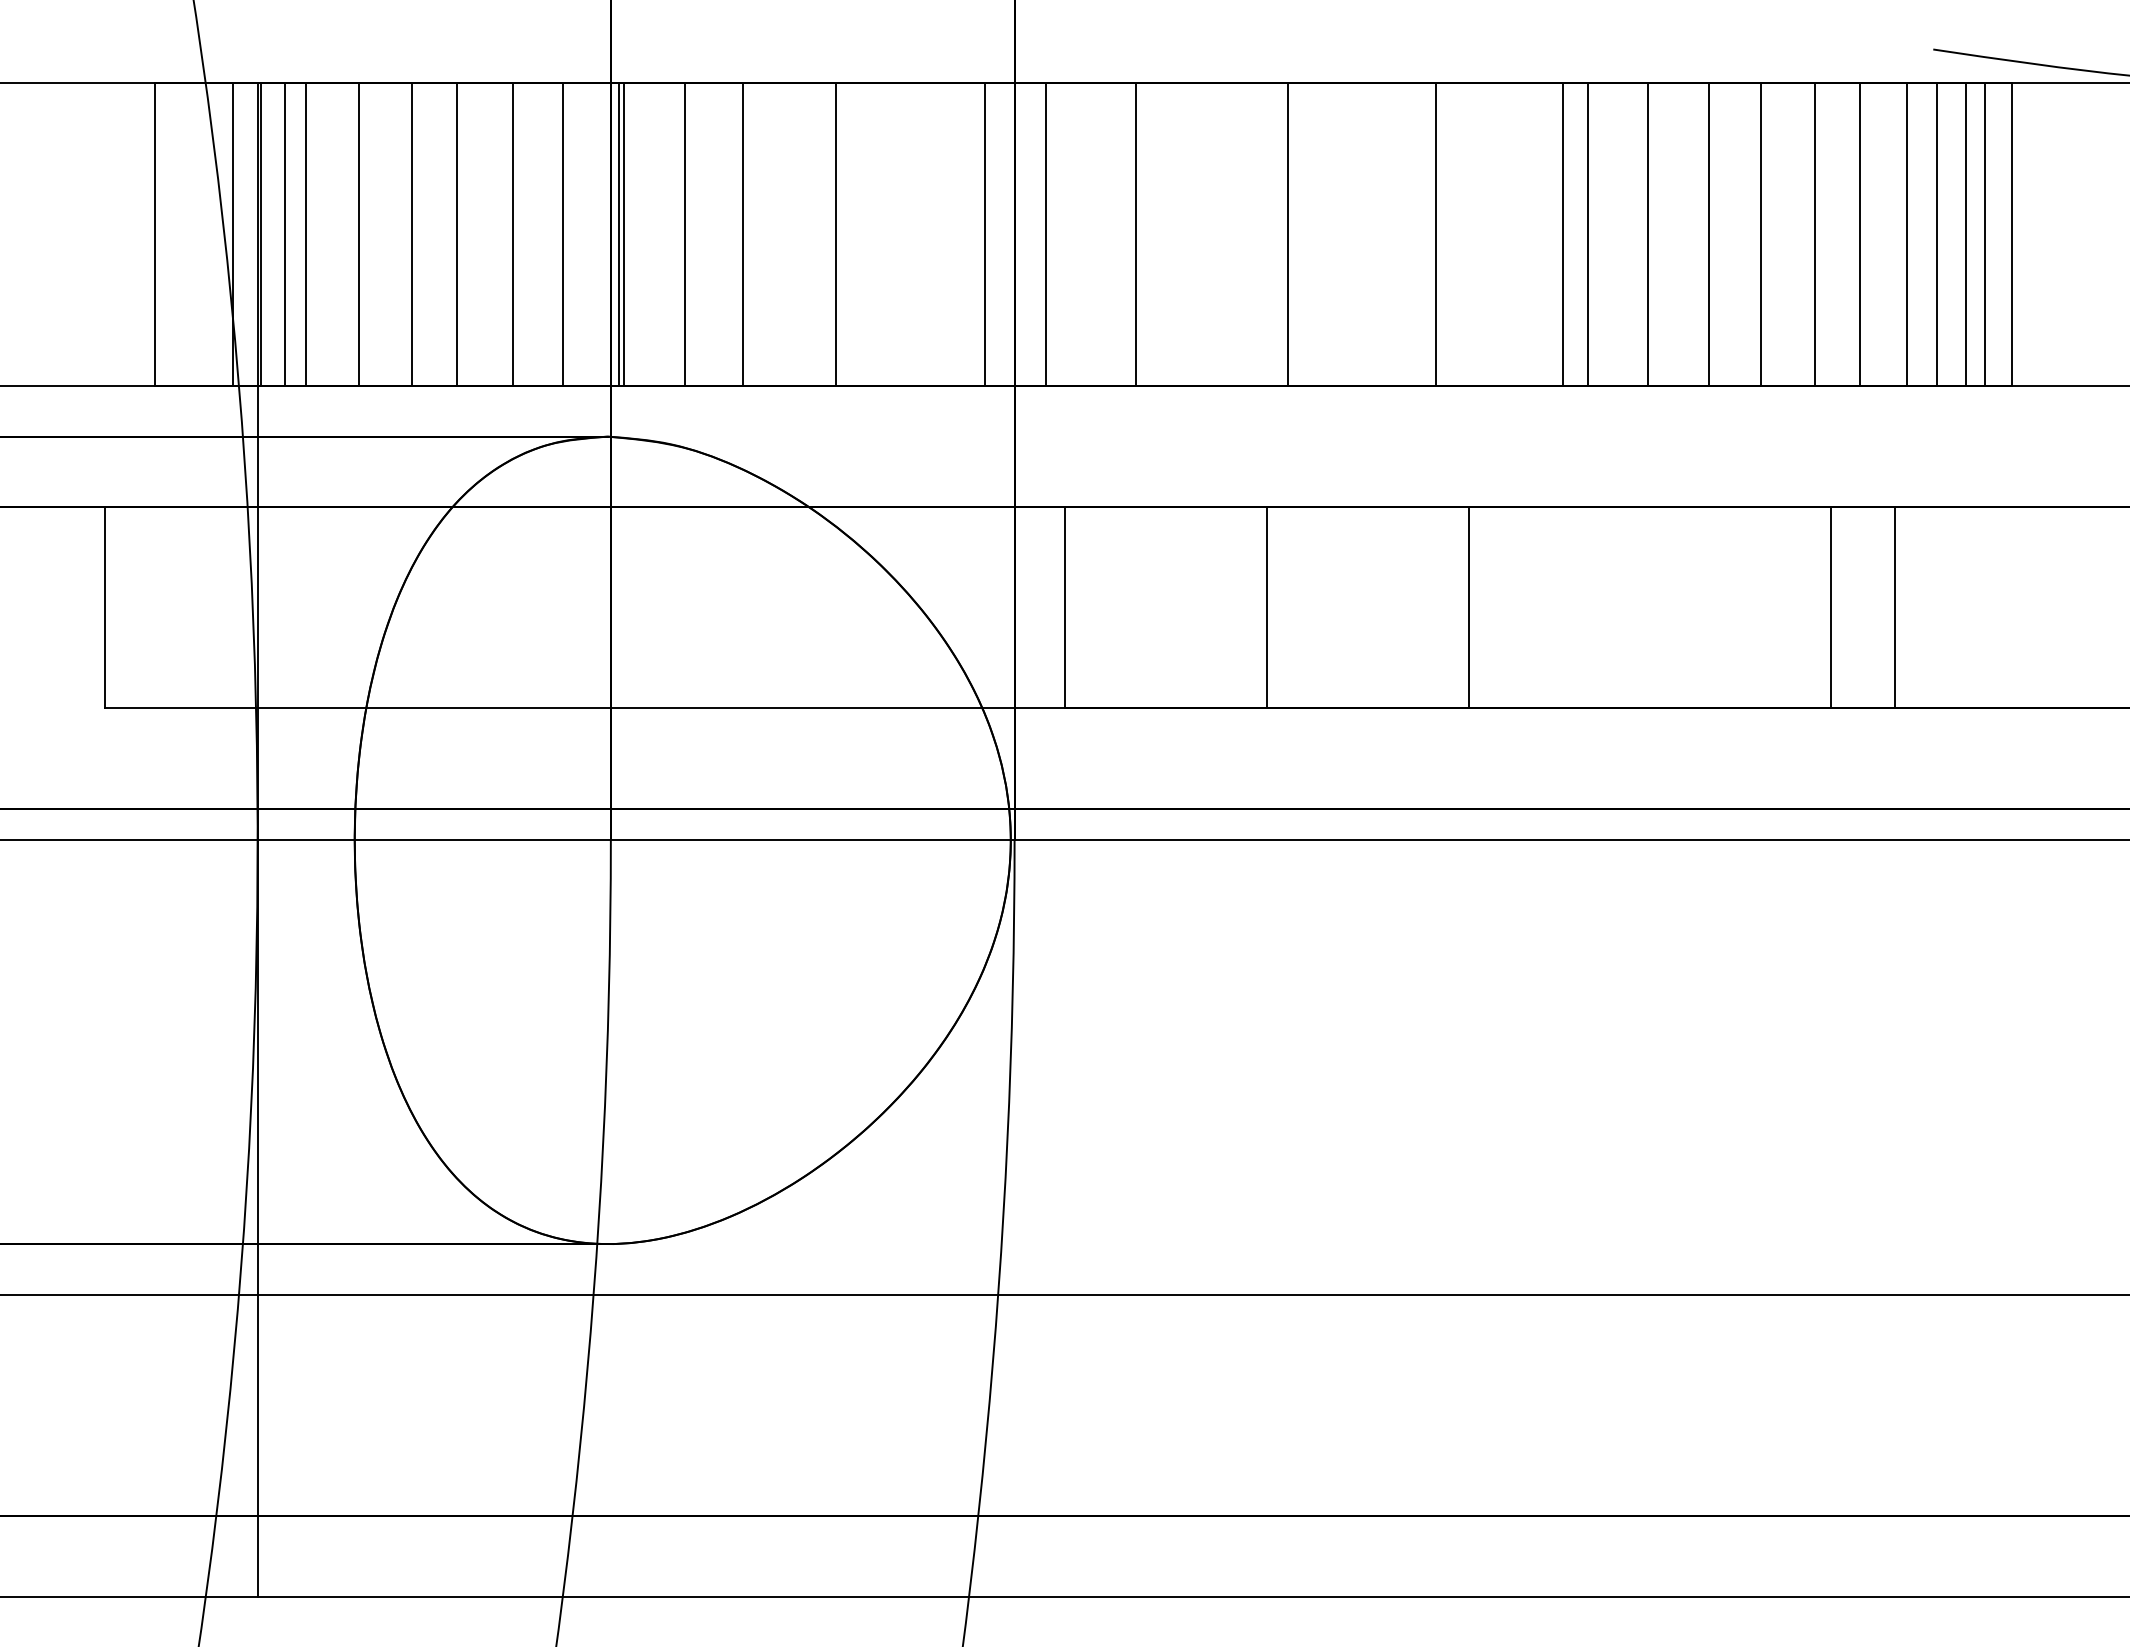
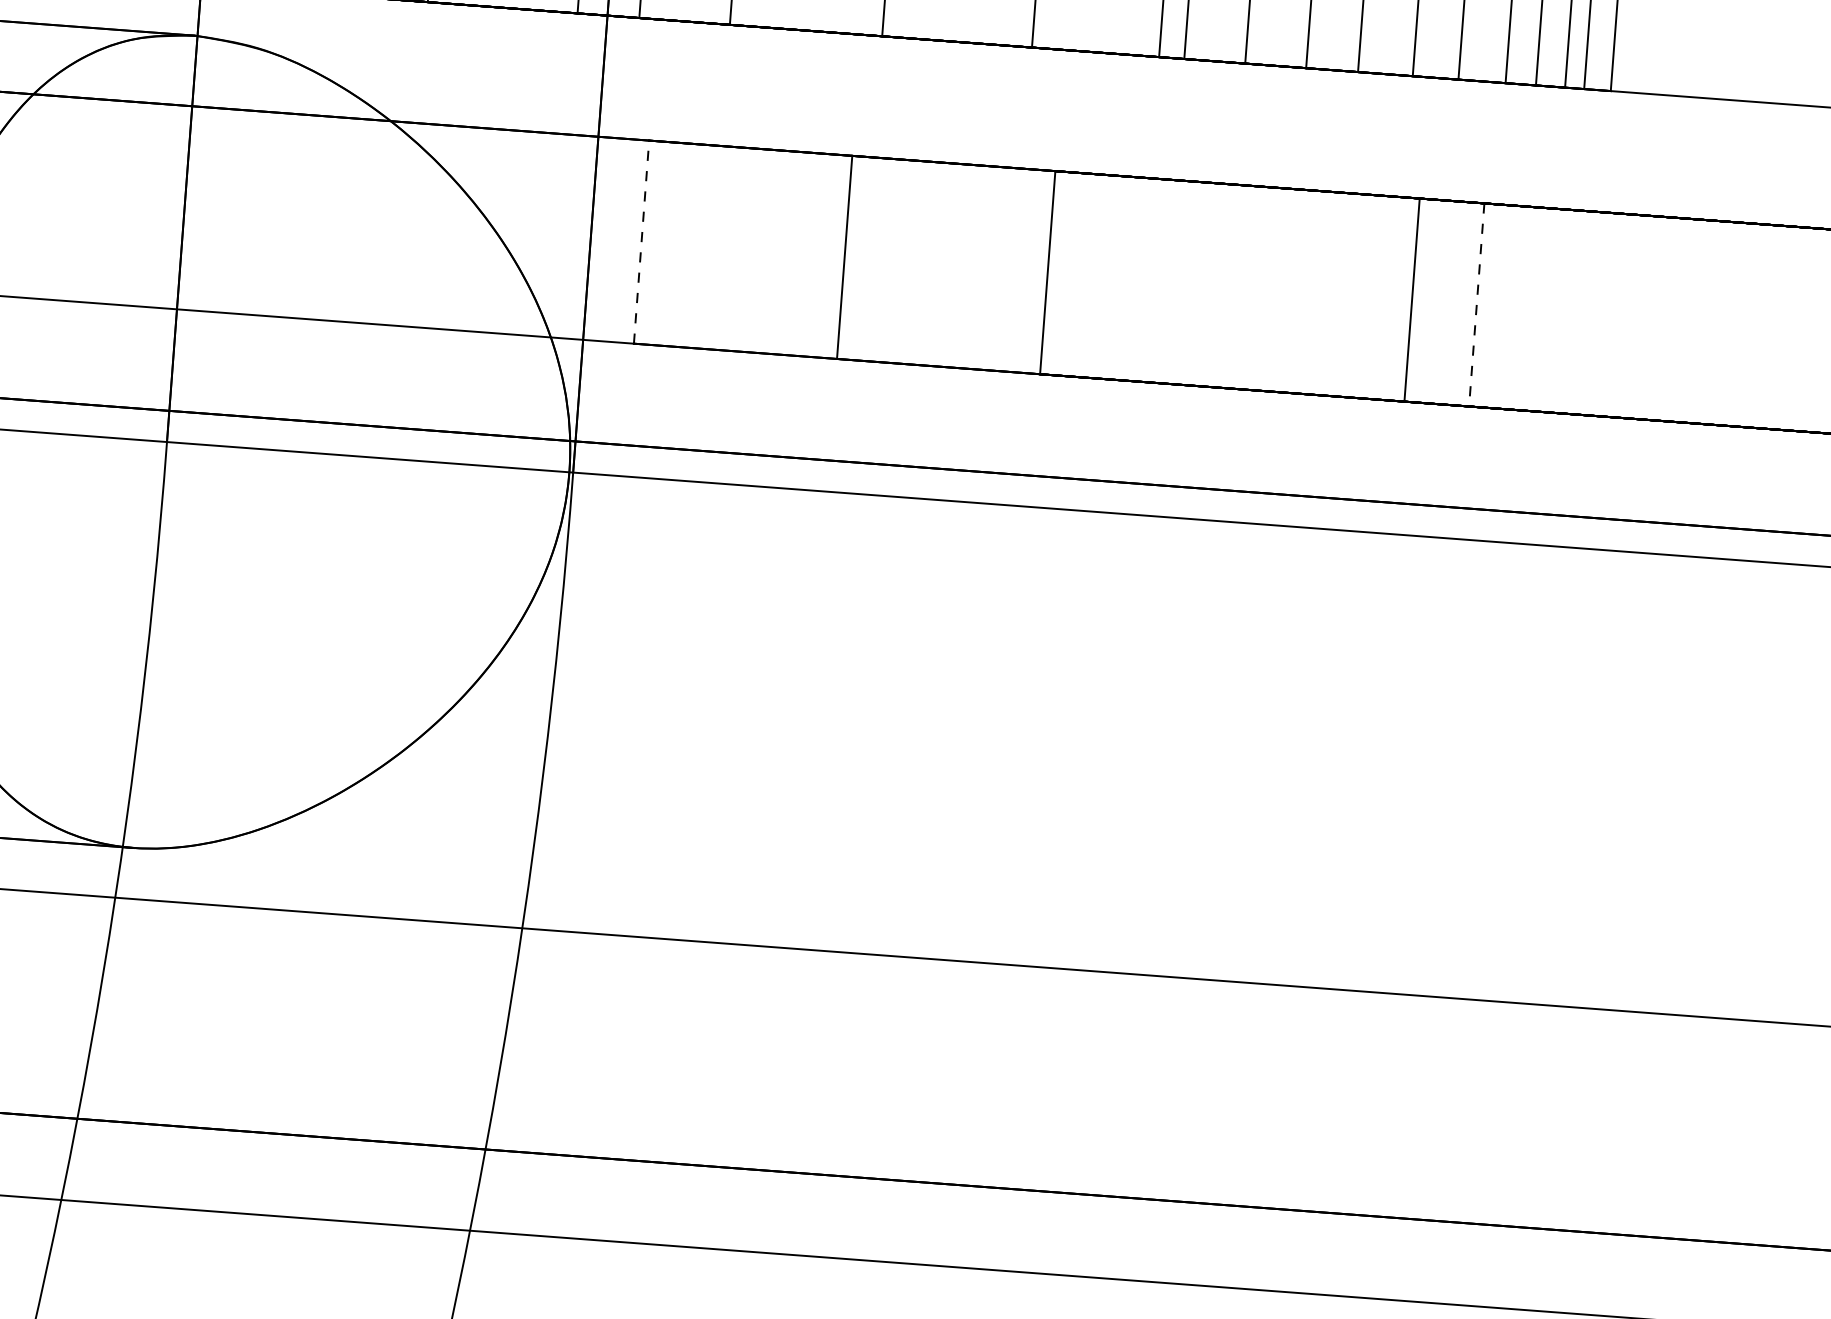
line: (1065, 607) -> (642, 242), solid -> dashed
line: (1895, 607) -> (1477, 304), solid -> dashed

